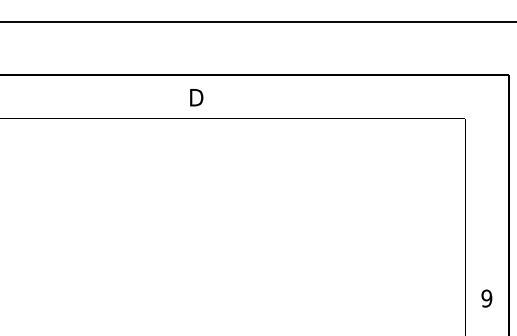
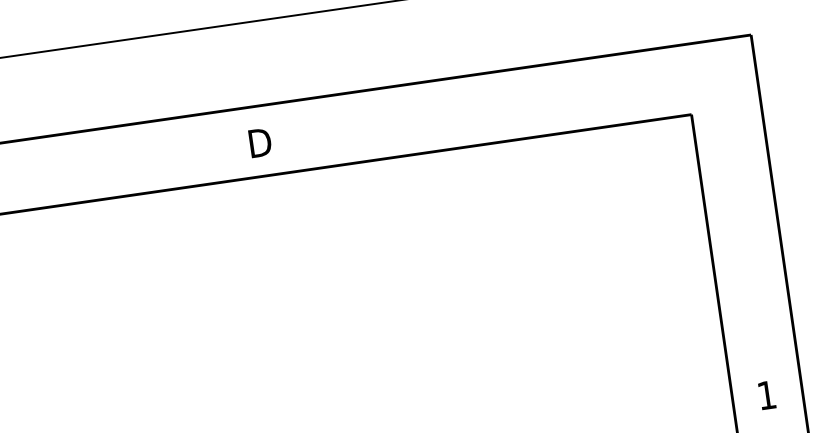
text: (486, 298) -> (766, 395), 9 -> 1

